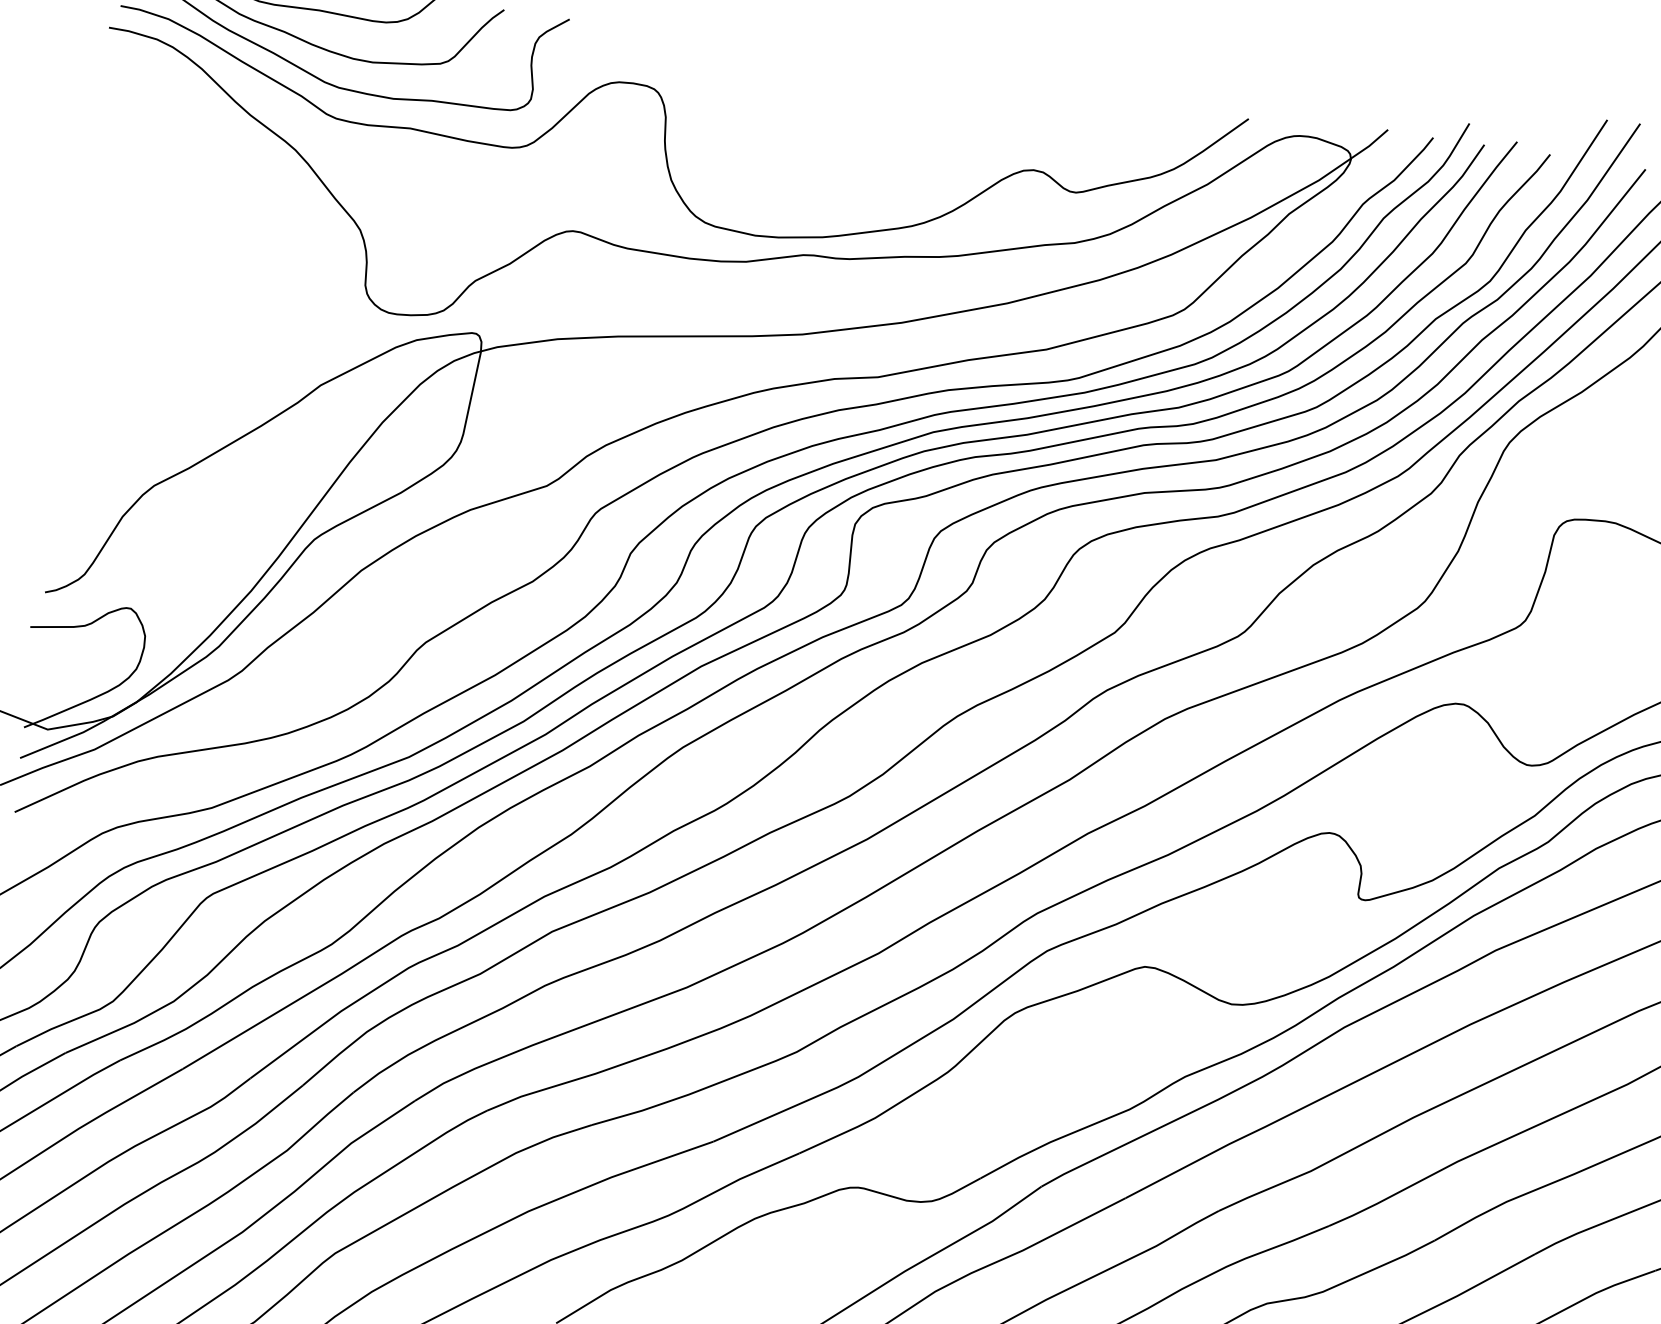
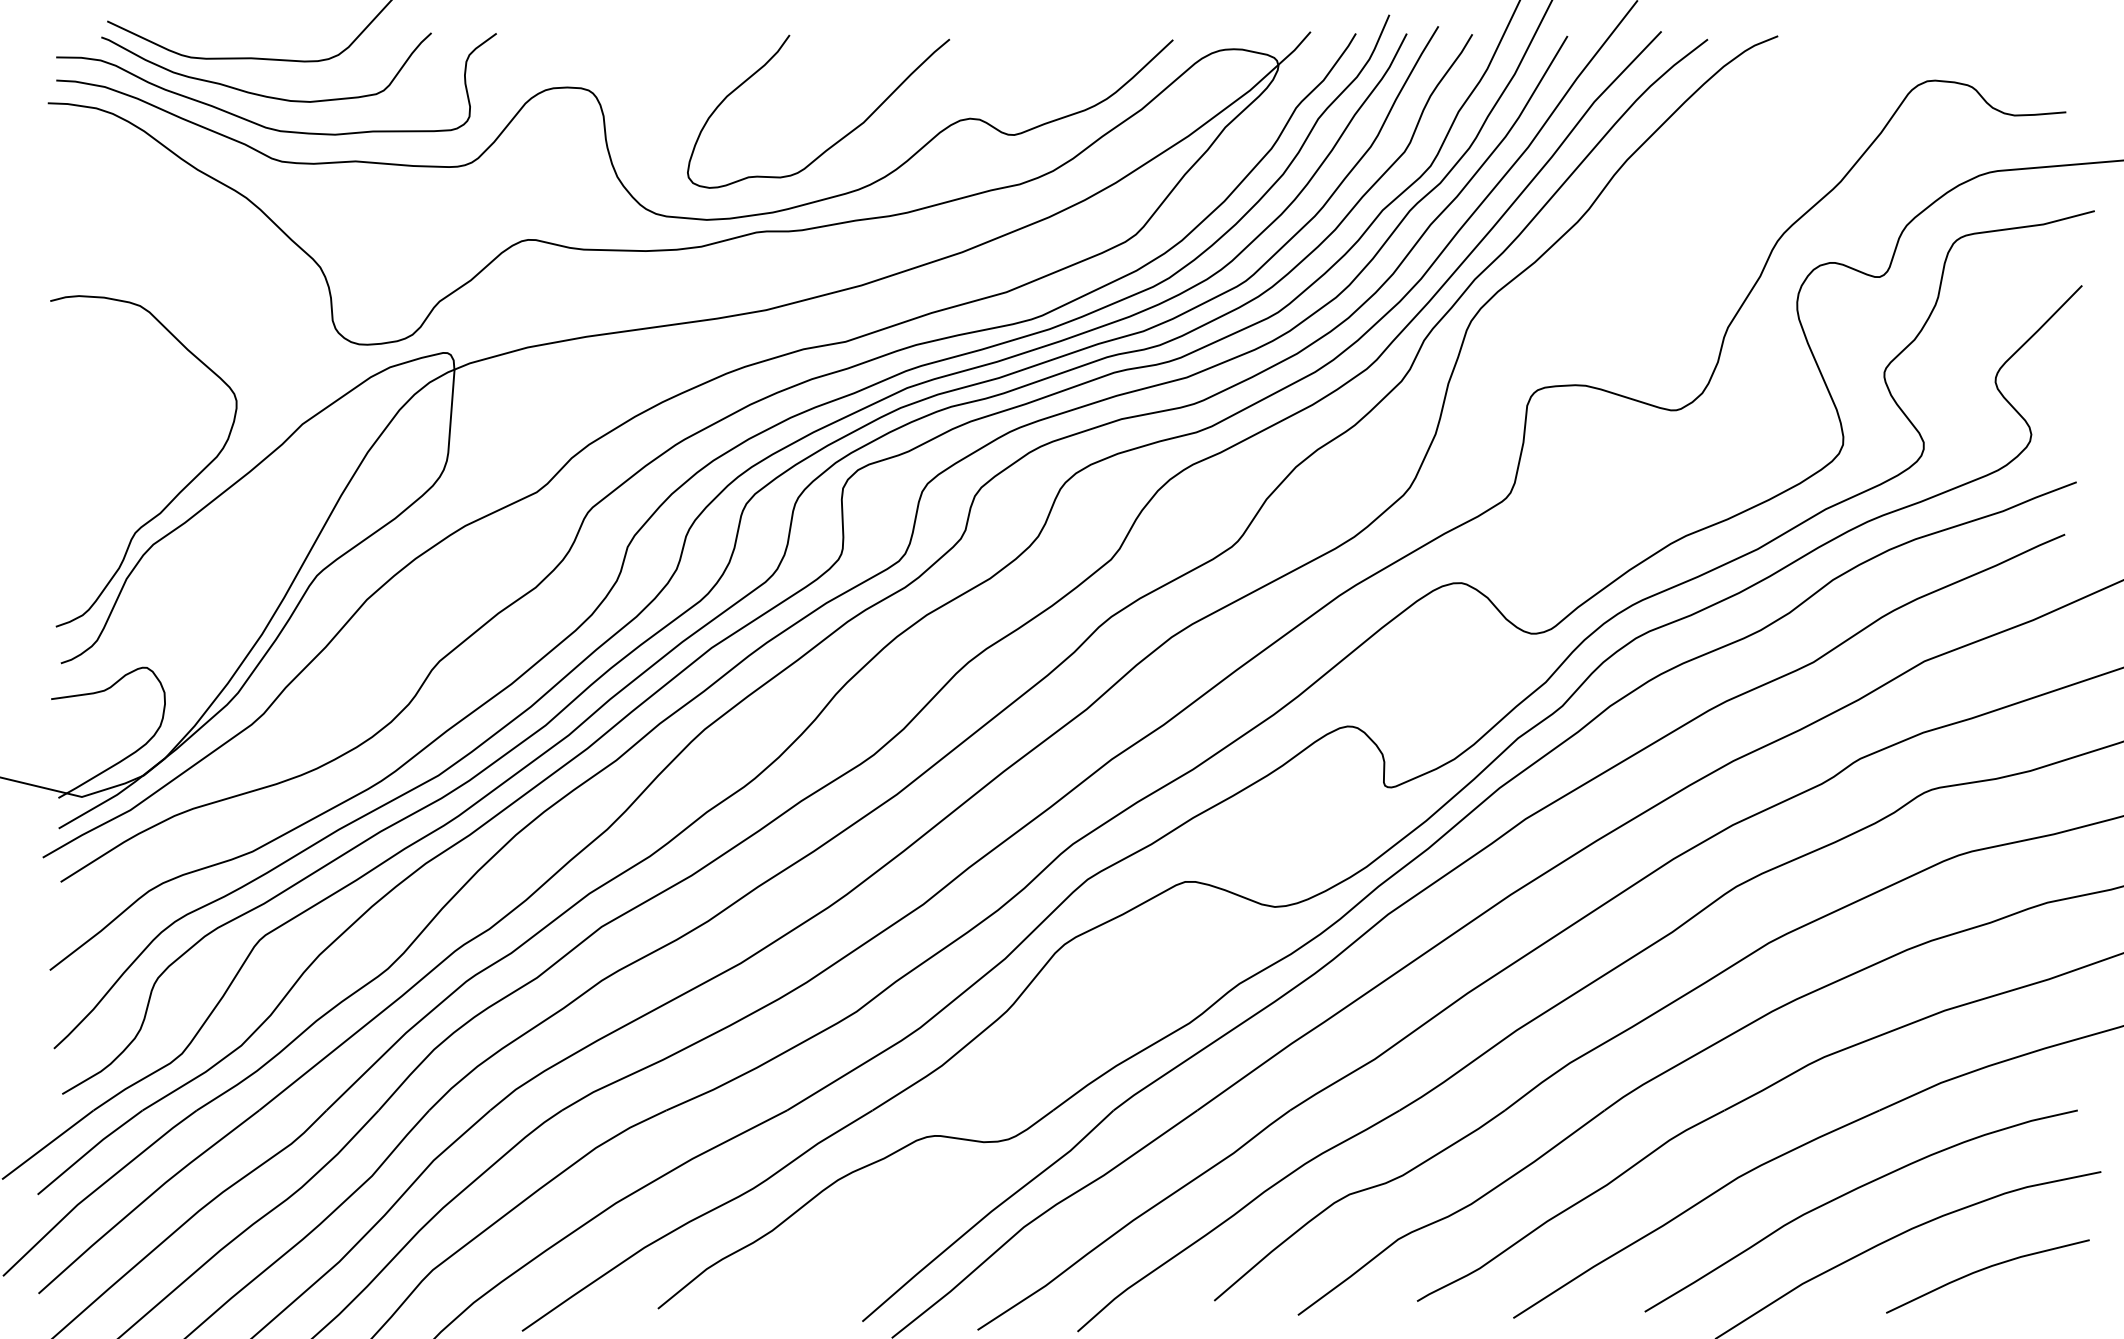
curve: (900, 172) -> (840, 138), added
curve: (184, 438) -> (176, 494), added

